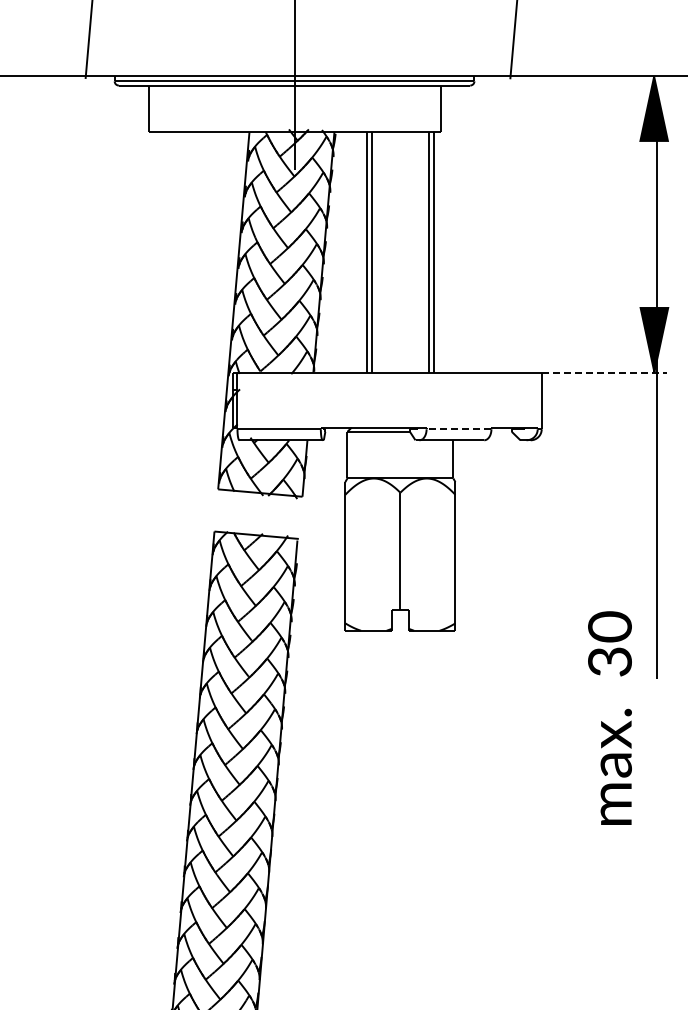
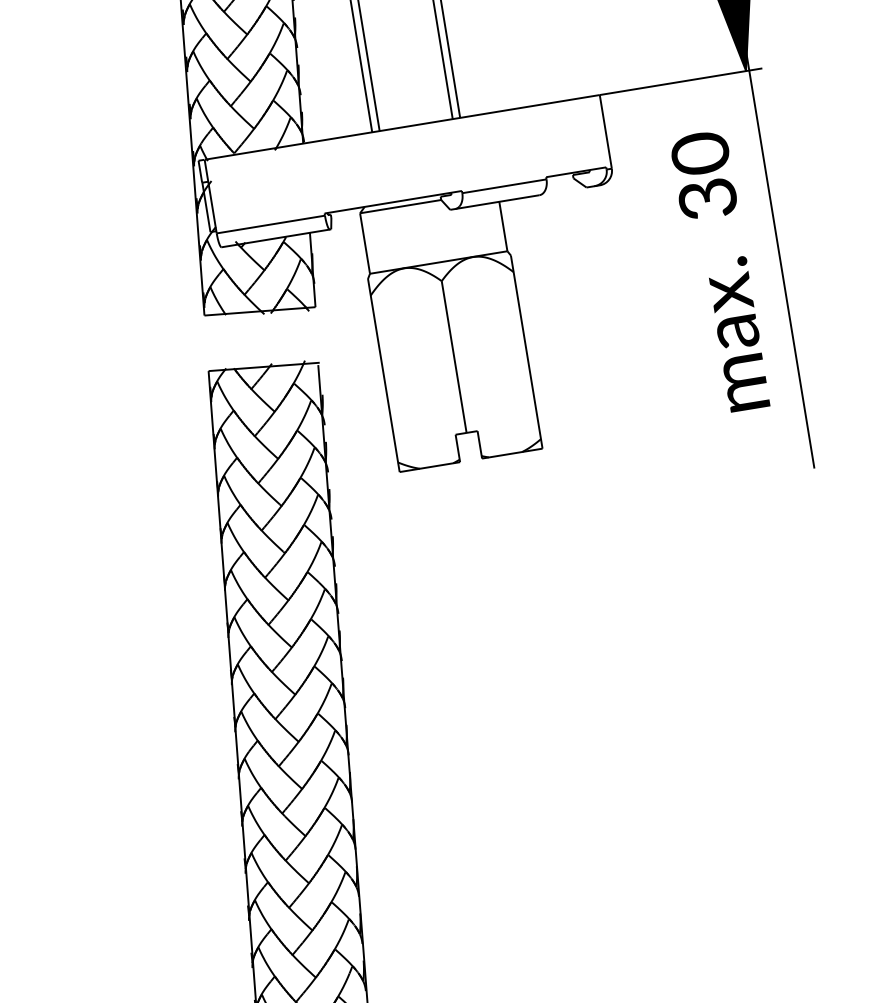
line: (604, 372) -> (681, 81), dashed -> solid
line: (458, 429) -> (503, 186), dashed -> solid
text: (609, 717) -> (719, 271), moved

